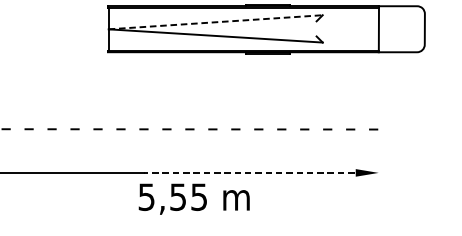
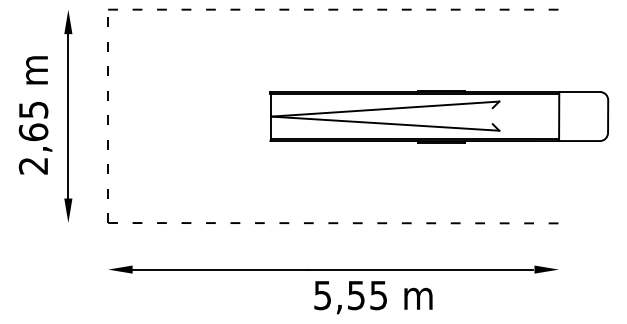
line: (215, 22) -> (385, 109), dashed -> solid
line: (248, 172) -> (420, 269), dashed -> solid
text: (194, 199) -> (373, 297), moved

